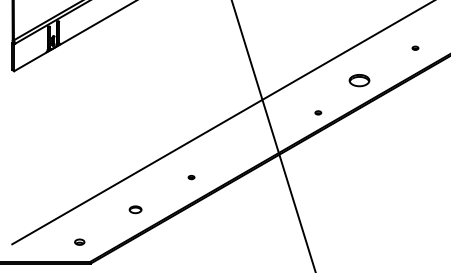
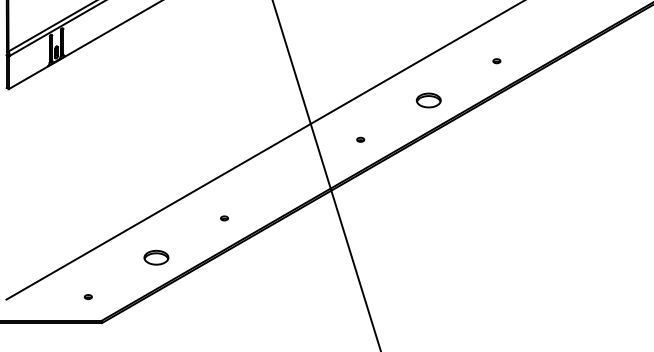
part: (318, 112) -> (360, 139), moved
part: (135, 209) -> (156, 257), size x1.67
part: (78, 241) -> (87, 296), size x0.62

